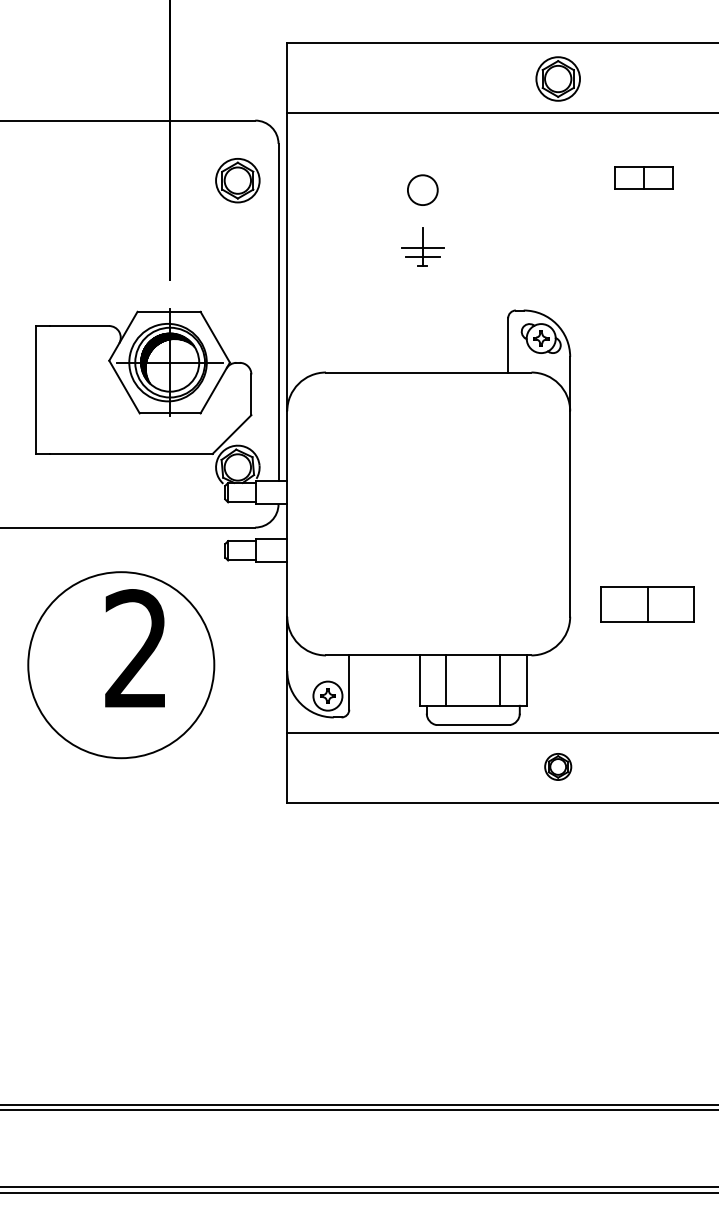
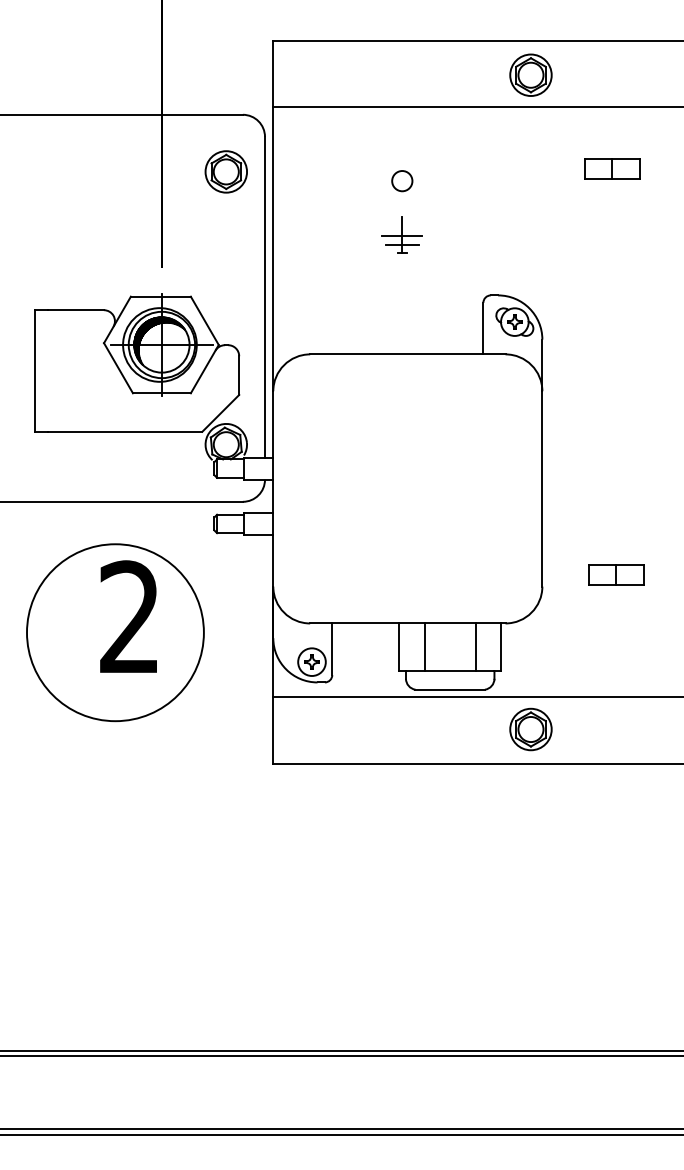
circle: (423, 190) -> (402, 181), size x0.71
part: (648, 603) -> (616, 574), size x0.62
part: (557, 766) -> (530, 729), size x1.67

